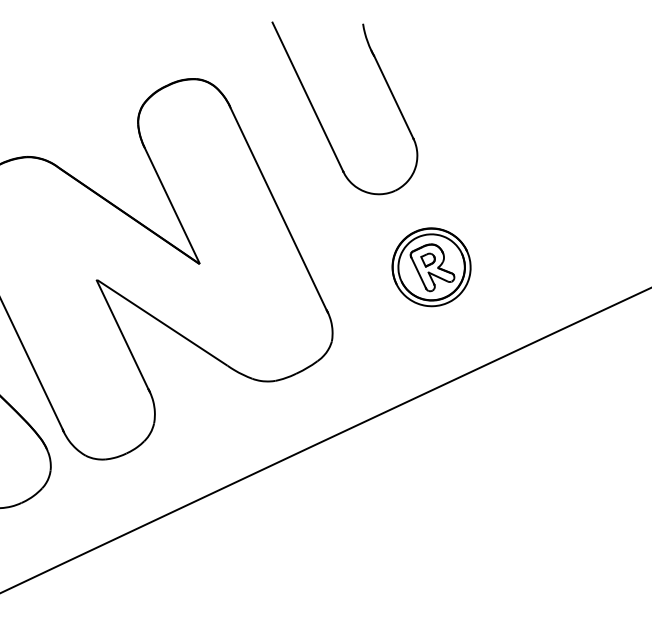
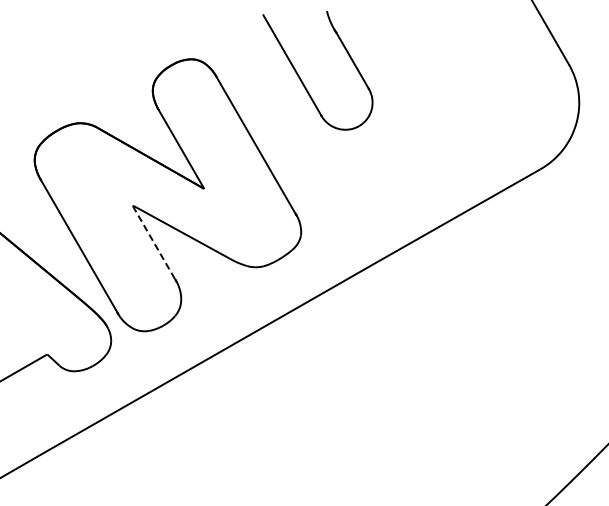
part: (320, 119) -> (302, 80), moved
part: (431, 266) -> (366, 177), removed
line: (123, 336) -> (154, 243), solid -> dashed

